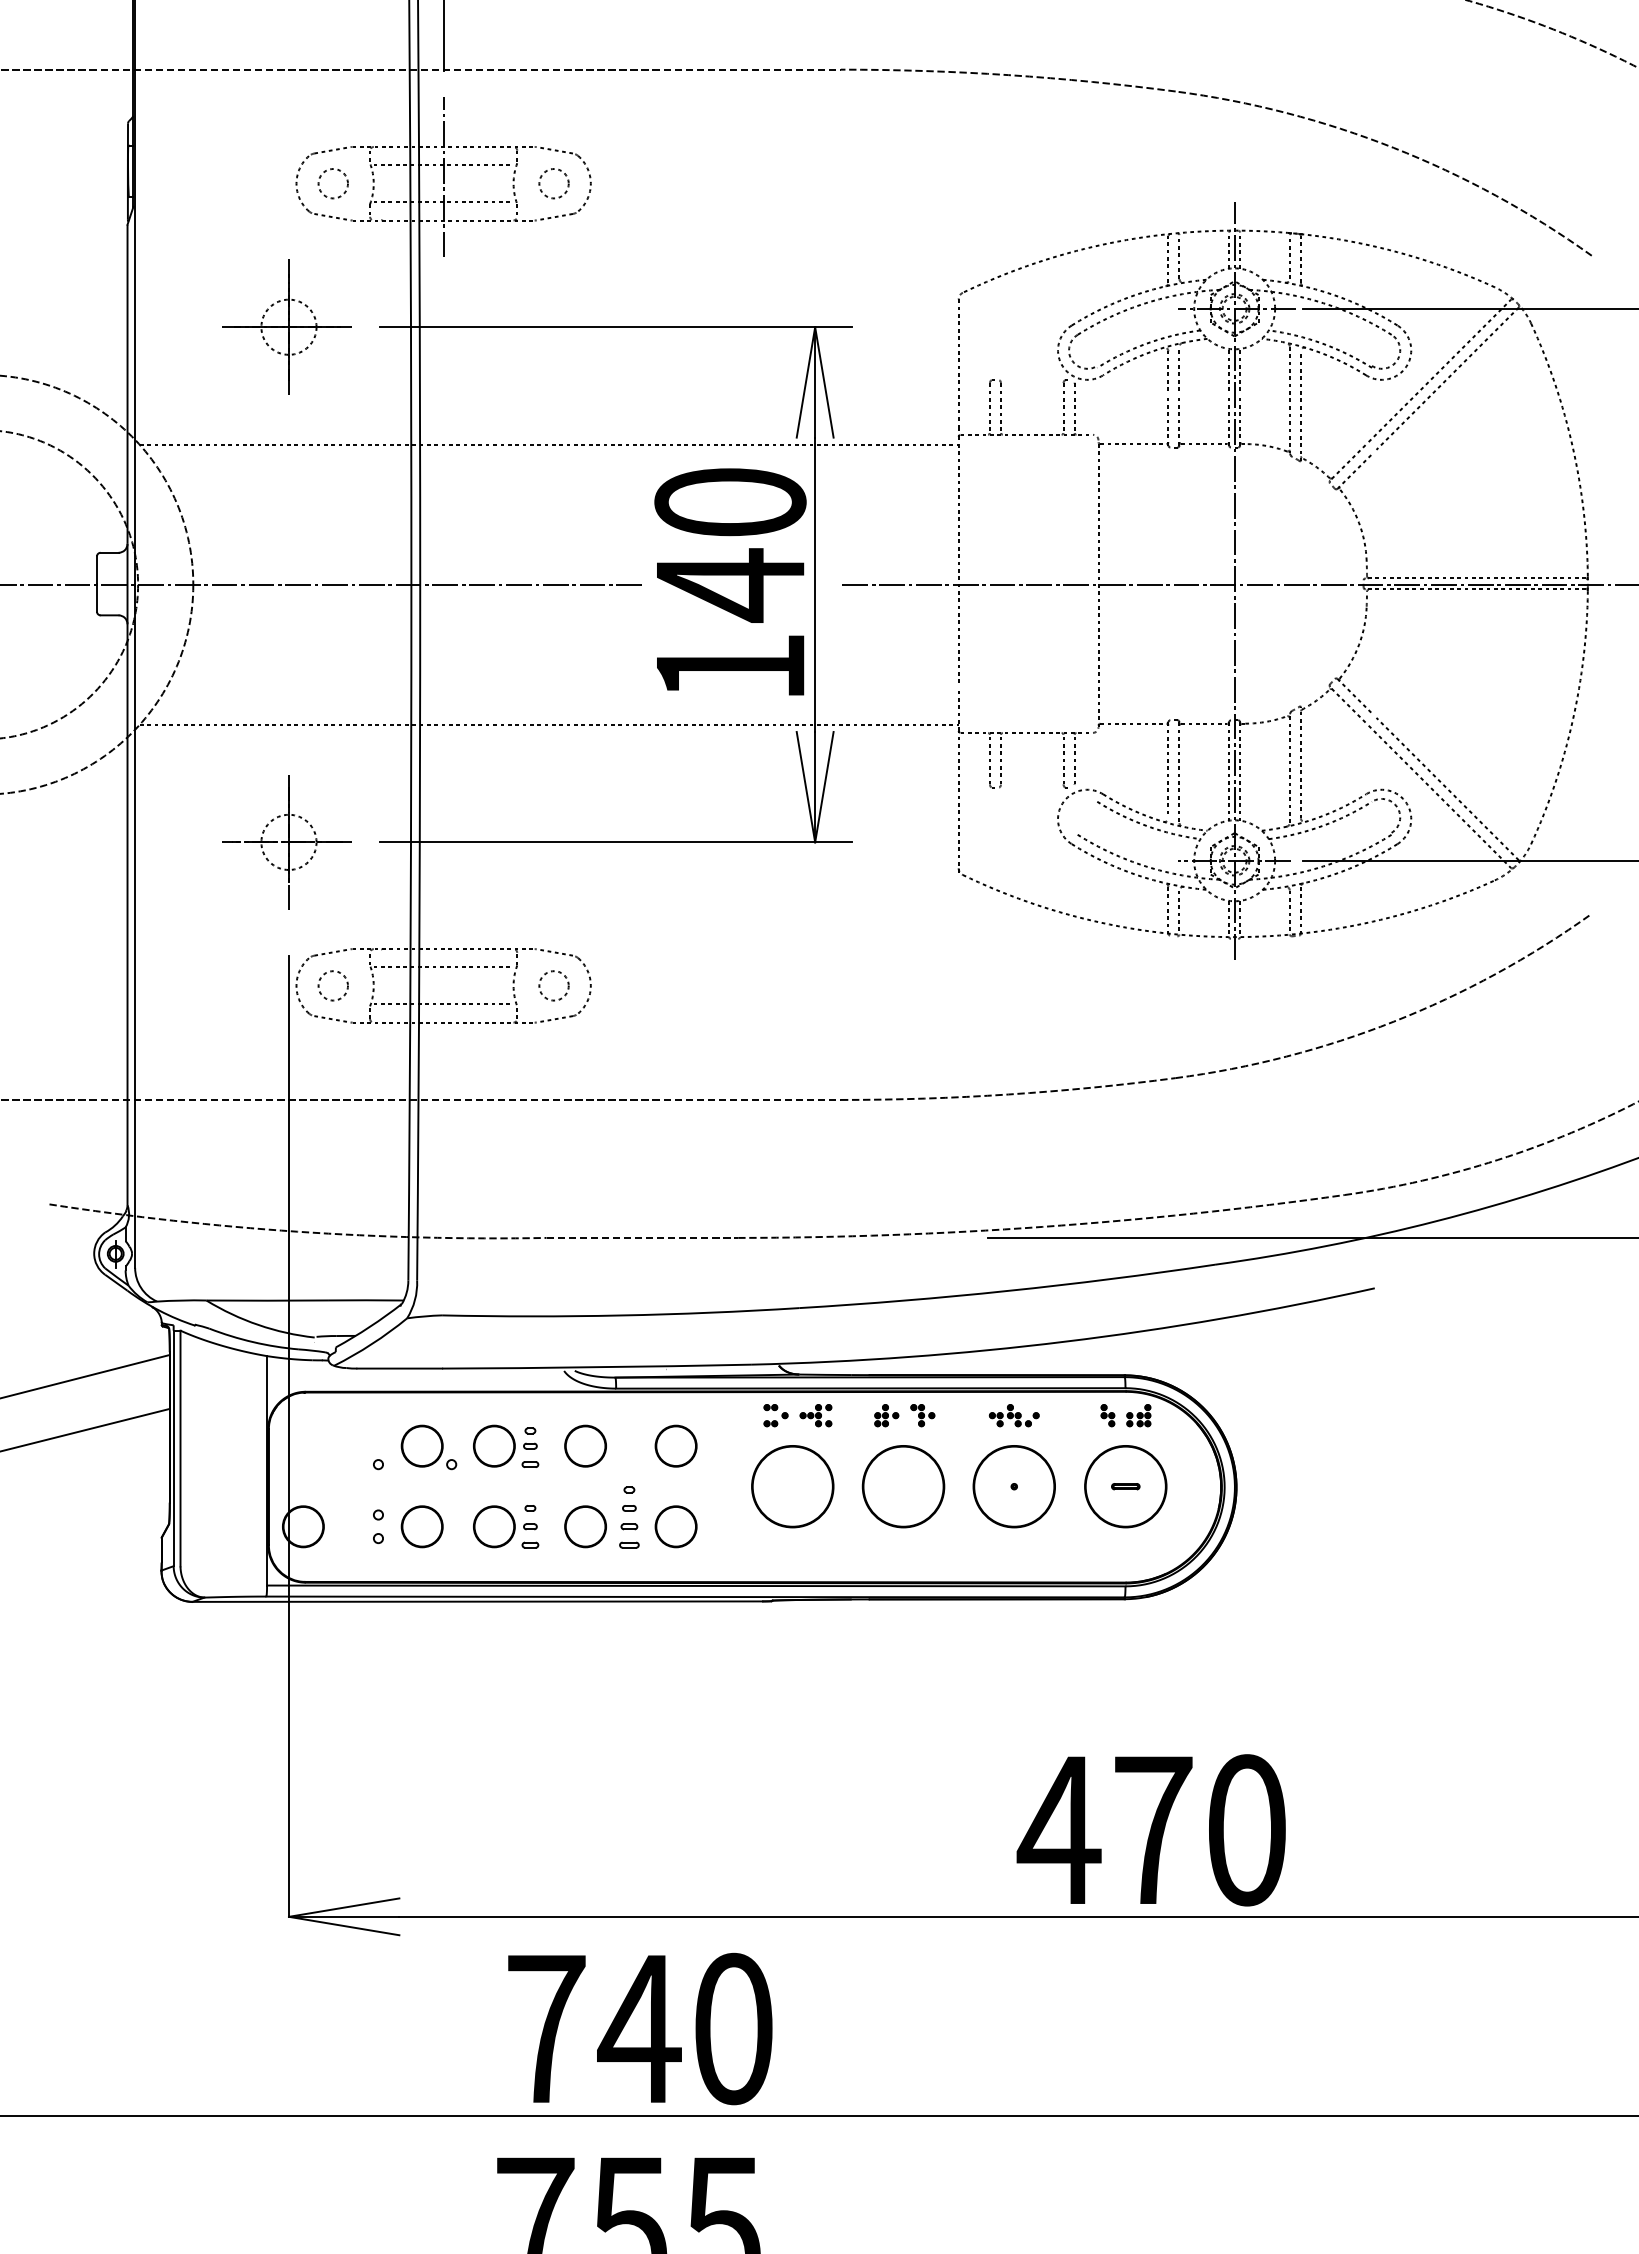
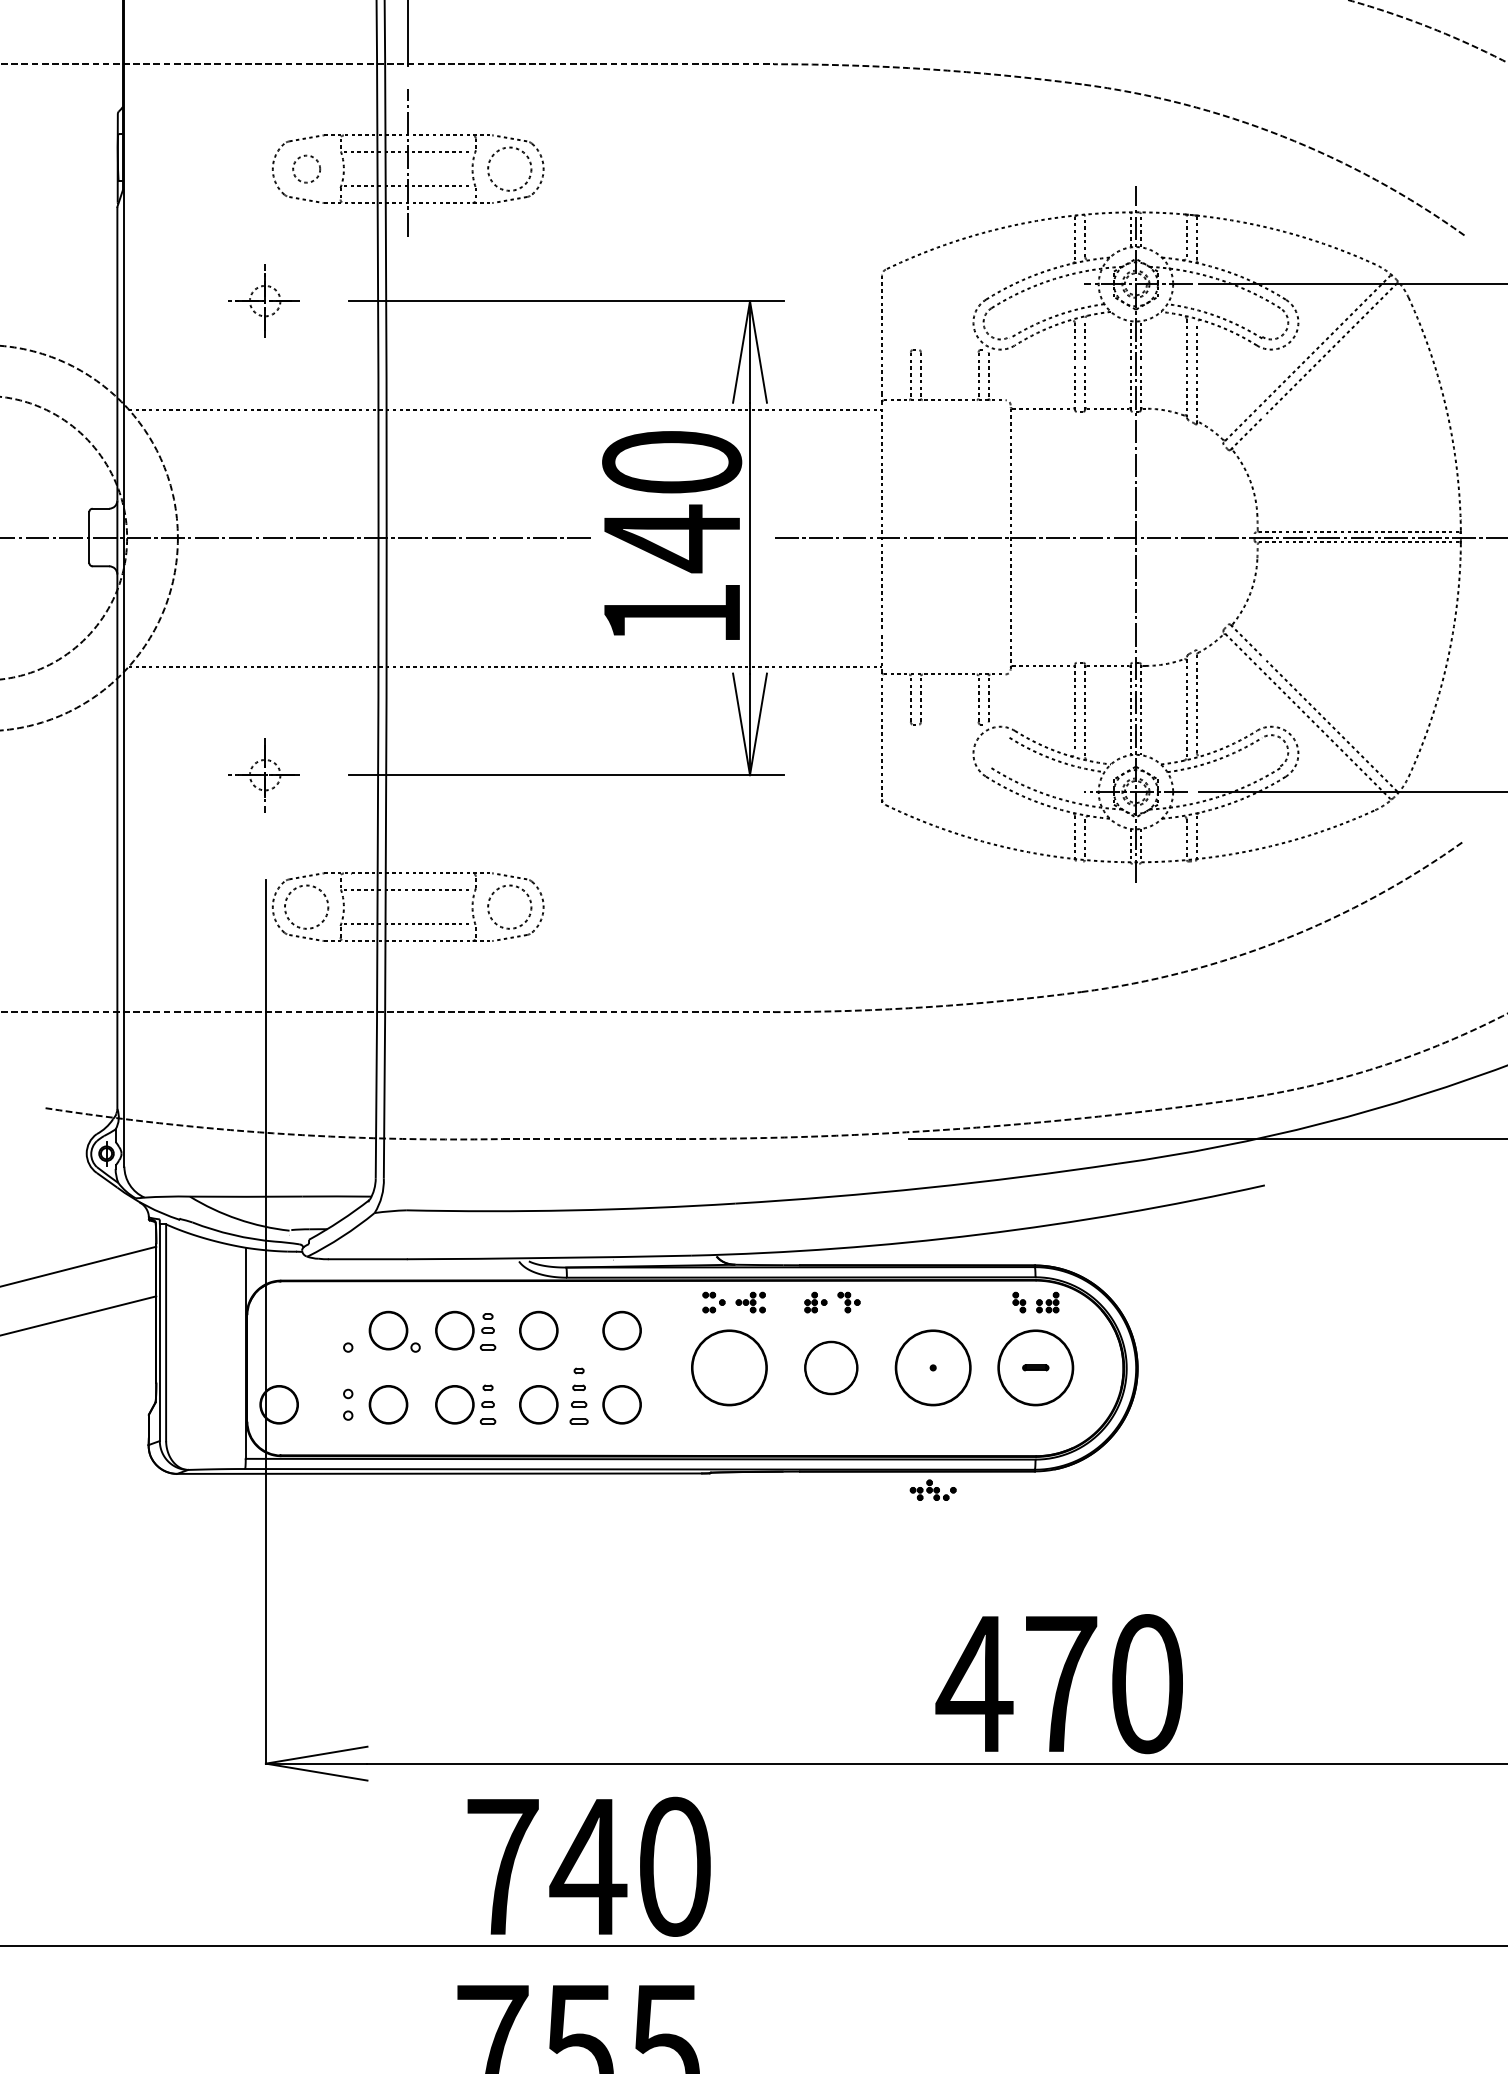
circle: (553, 183) -> (509, 168), size x1.6
part: (286, 326) -> (263, 300), size x0.6
part: (286, 842) -> (263, 775), size x0.6
circle: (333, 985) -> (306, 906), size x1.6
circle: (553, 985) -> (509, 906), size x1.6
part: (1013, 1415) -> (932, 1490), moved
part: (903, 1486) -> (831, 1367), size x0.7

